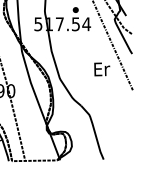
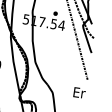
text: (102, 69) -> (79, 93), moved

